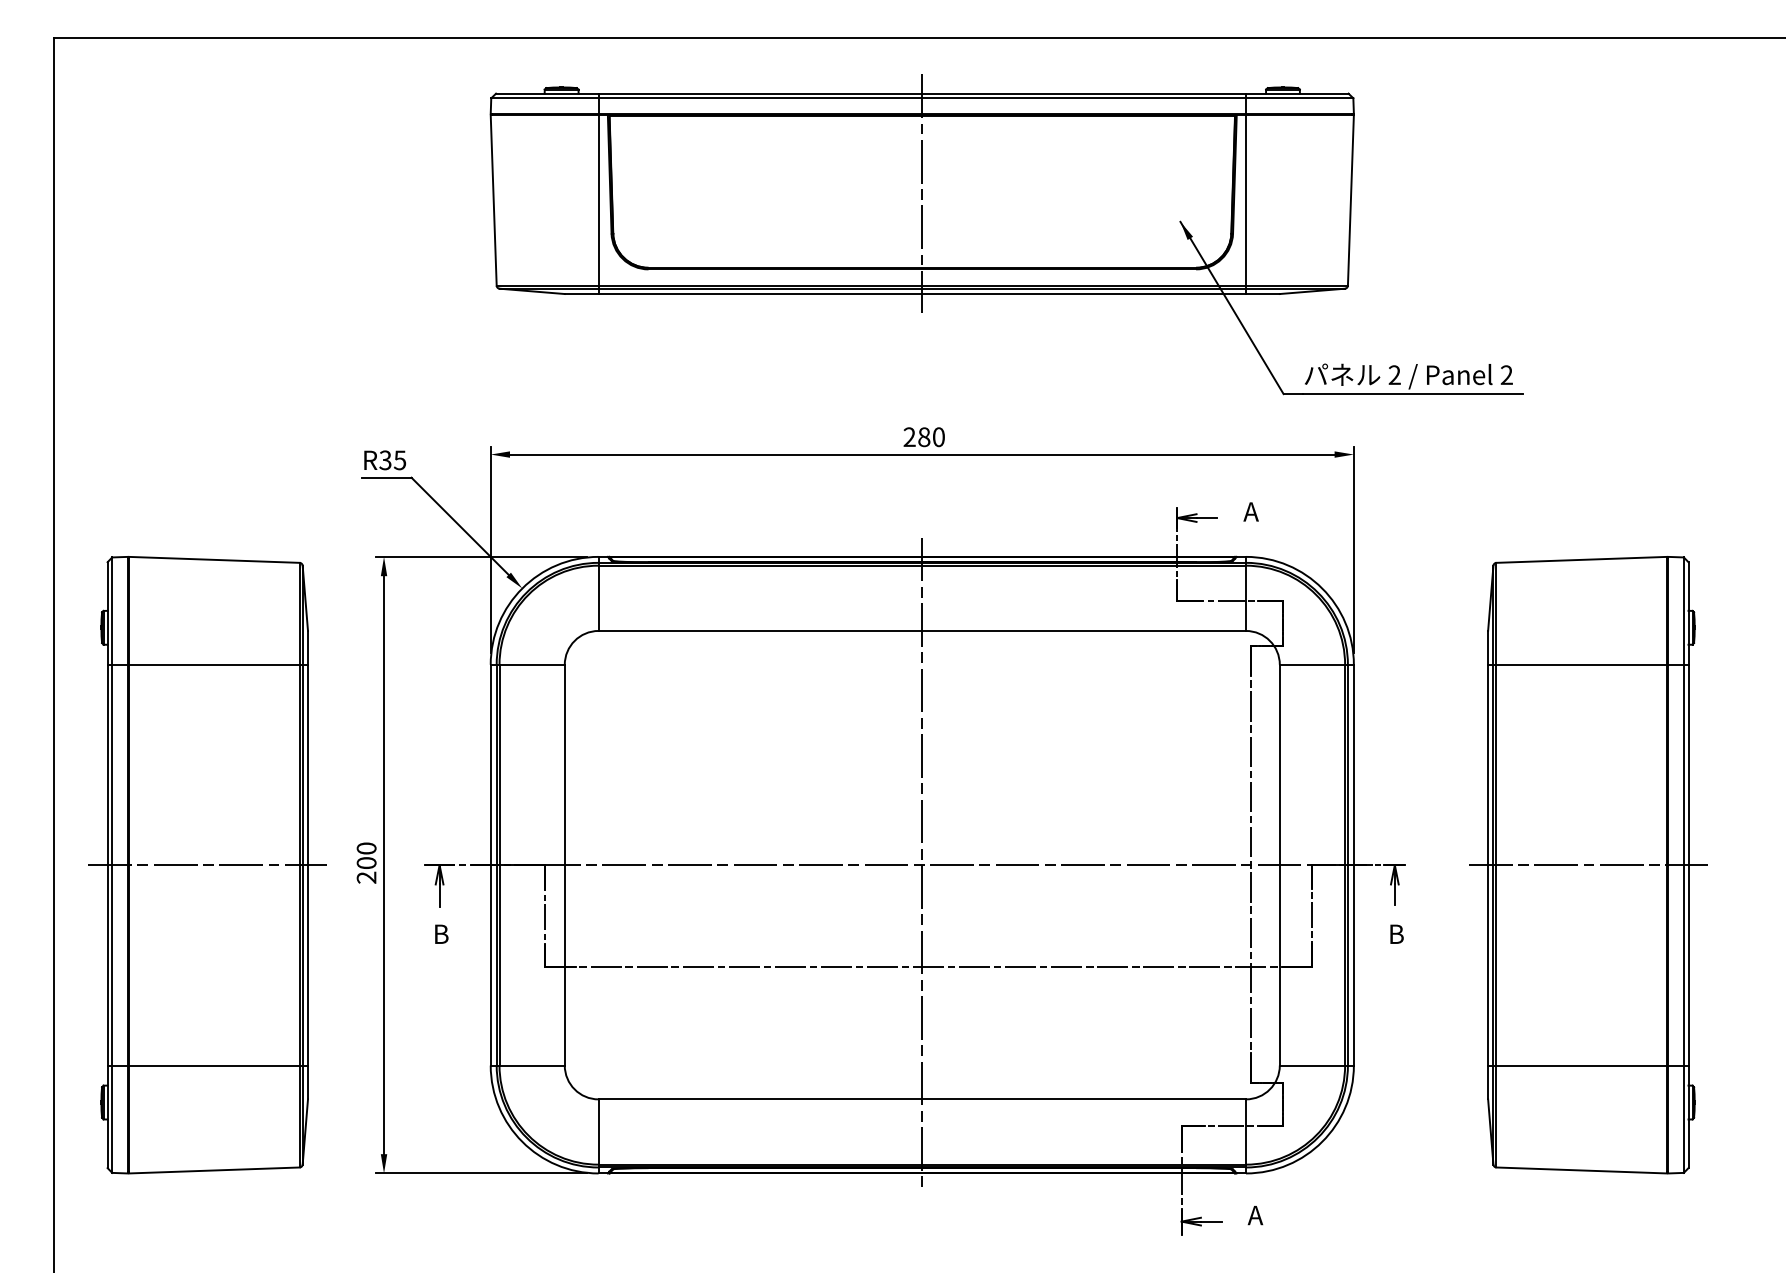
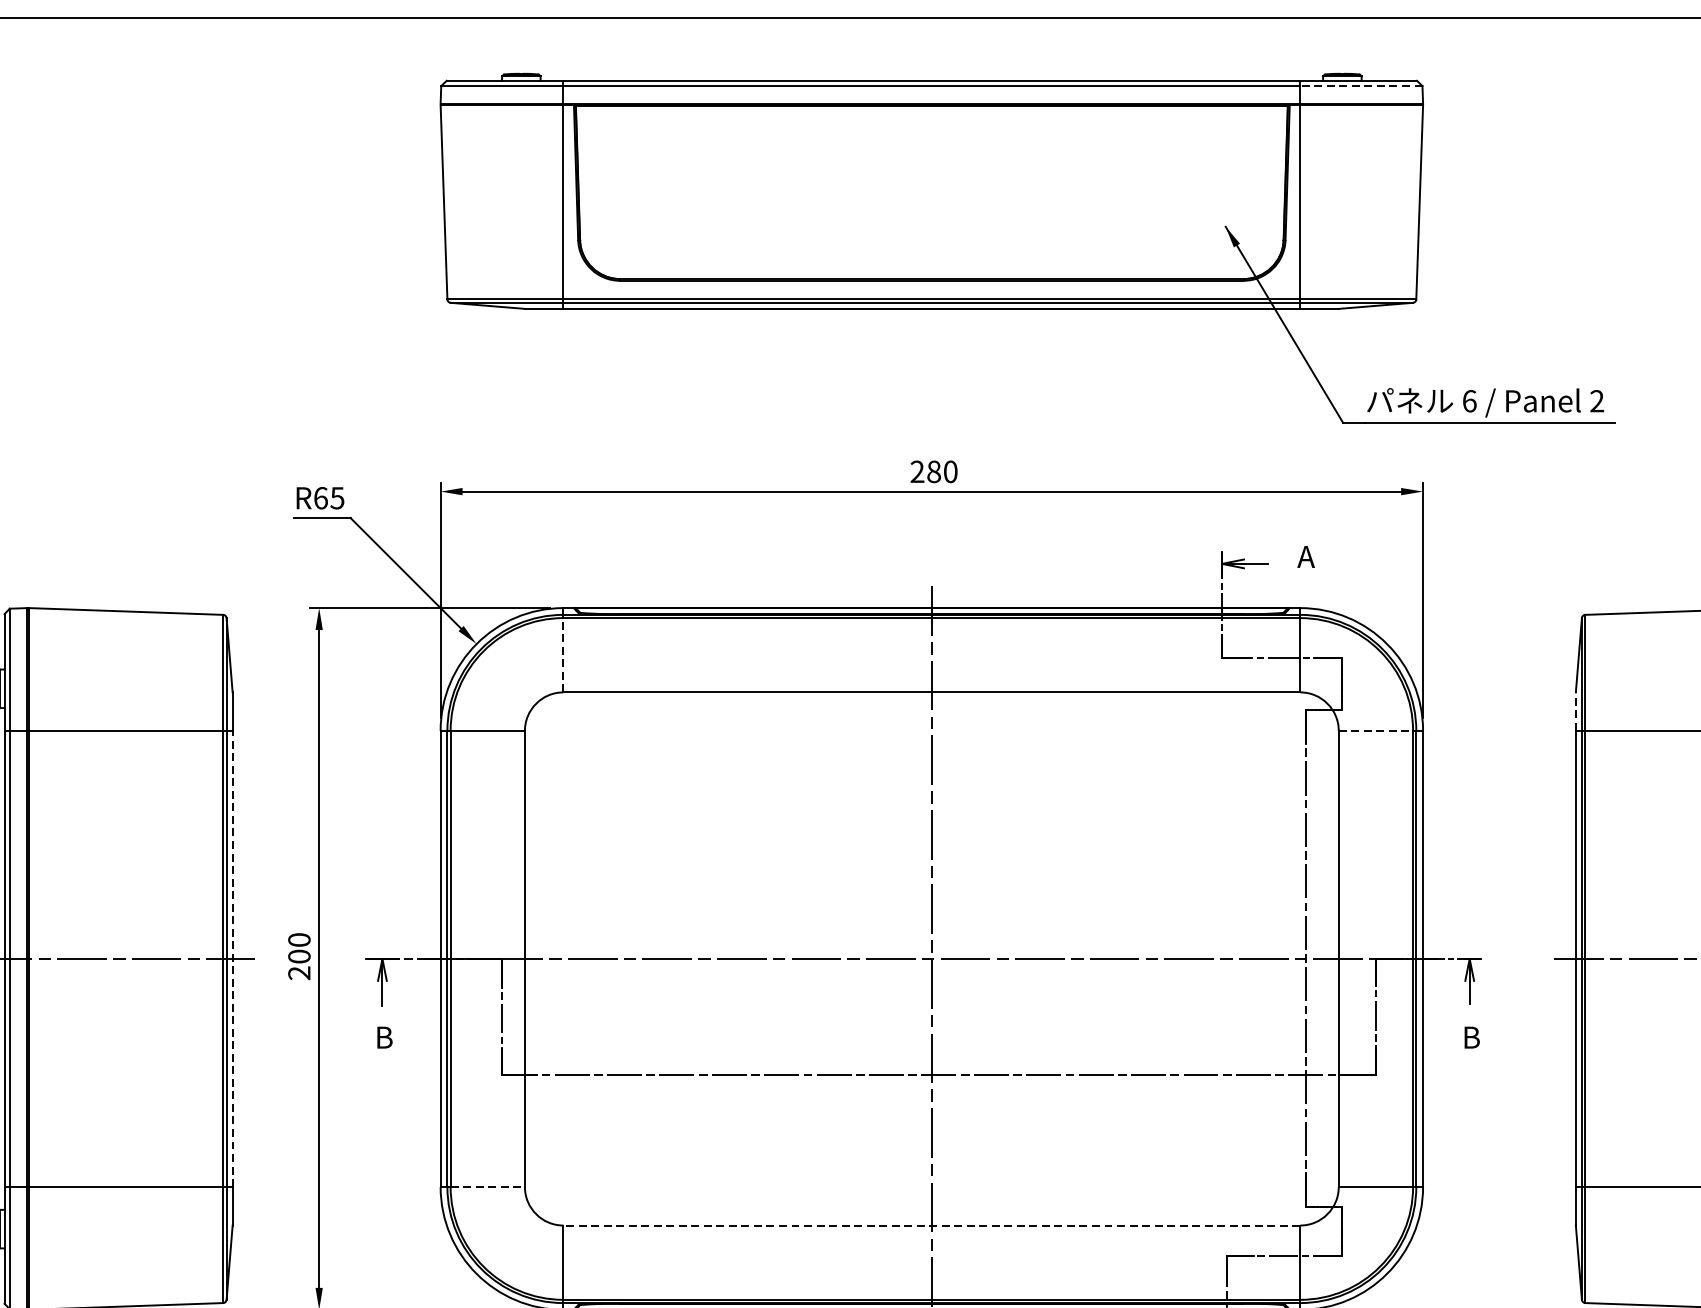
line: (1299, 98) -> (1361, 86), solid -> dashed
line: (922, 193) -> (932, 194), removed
text: (1394, 375) -> (1469, 401), 2 -> 6
text: (385, 460) -> (320, 498), R35 -> R65
line: (598, 598) -> (563, 655), solid -> dashed
line: (1488, 647) -> (1576, 711), solid -> dashed
line: (1312, 664) -> (1375, 730), solid -> dashed
line: (308, 864) -> (233, 958), solid -> dashed
line: (532, 1065) -> (488, 1186), solid -> dashed
line: (922, 1099) -> (932, 1225), solid -> dashed

